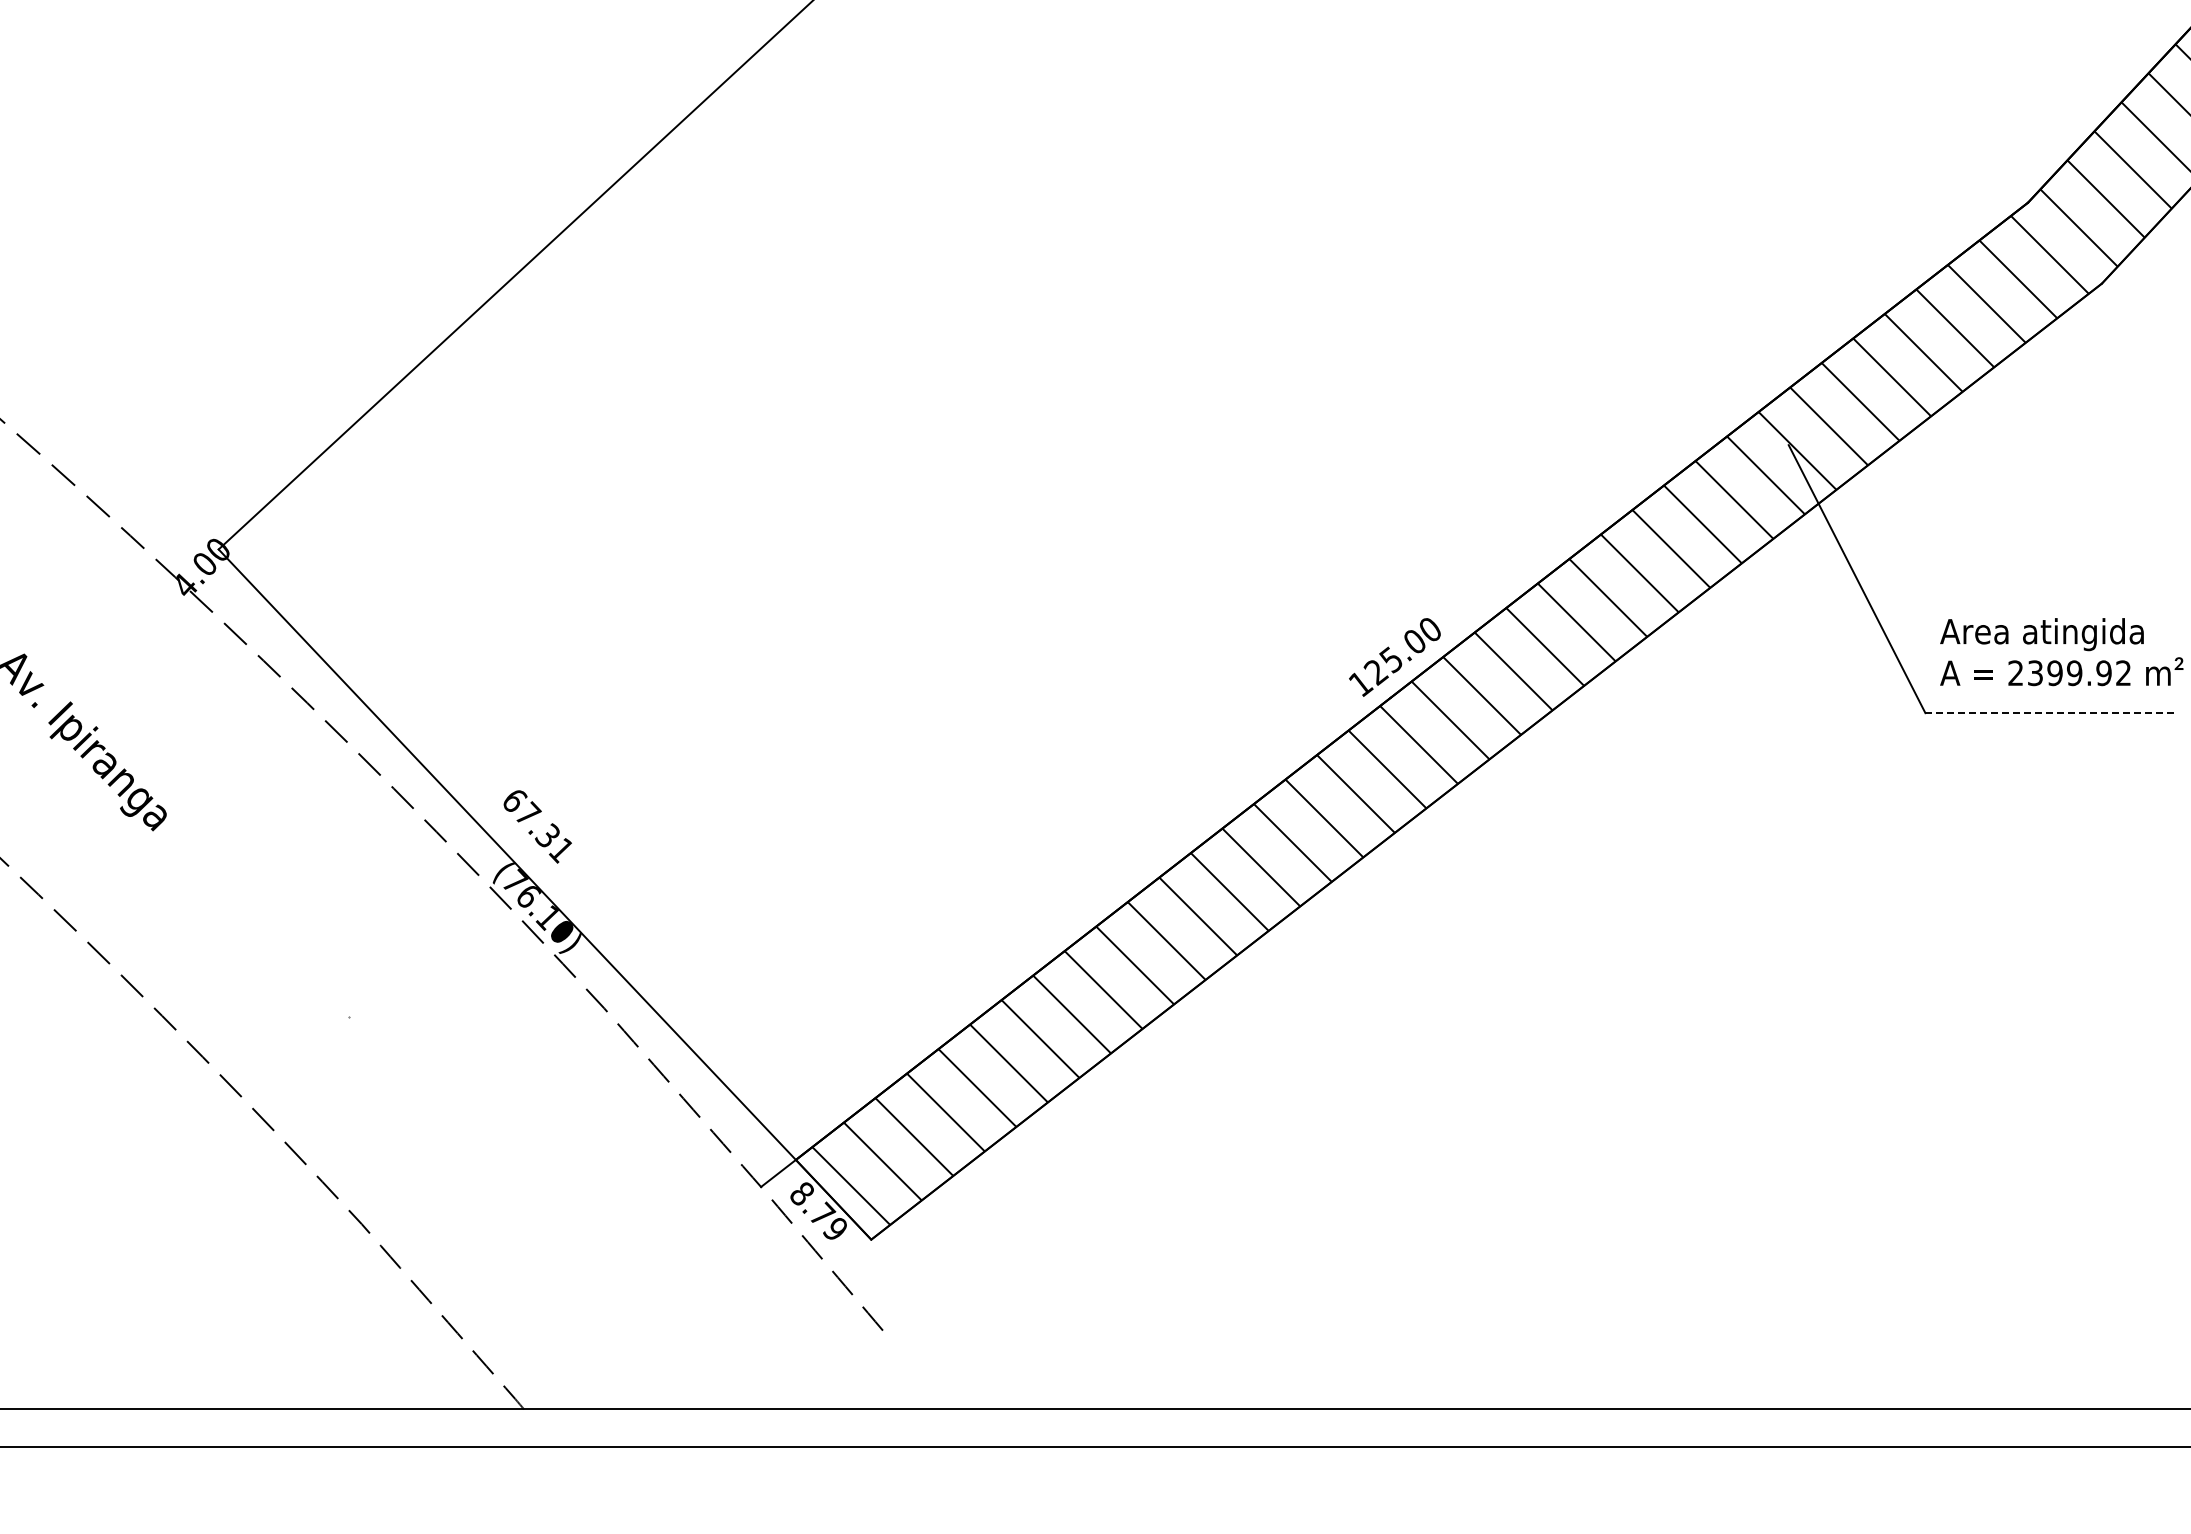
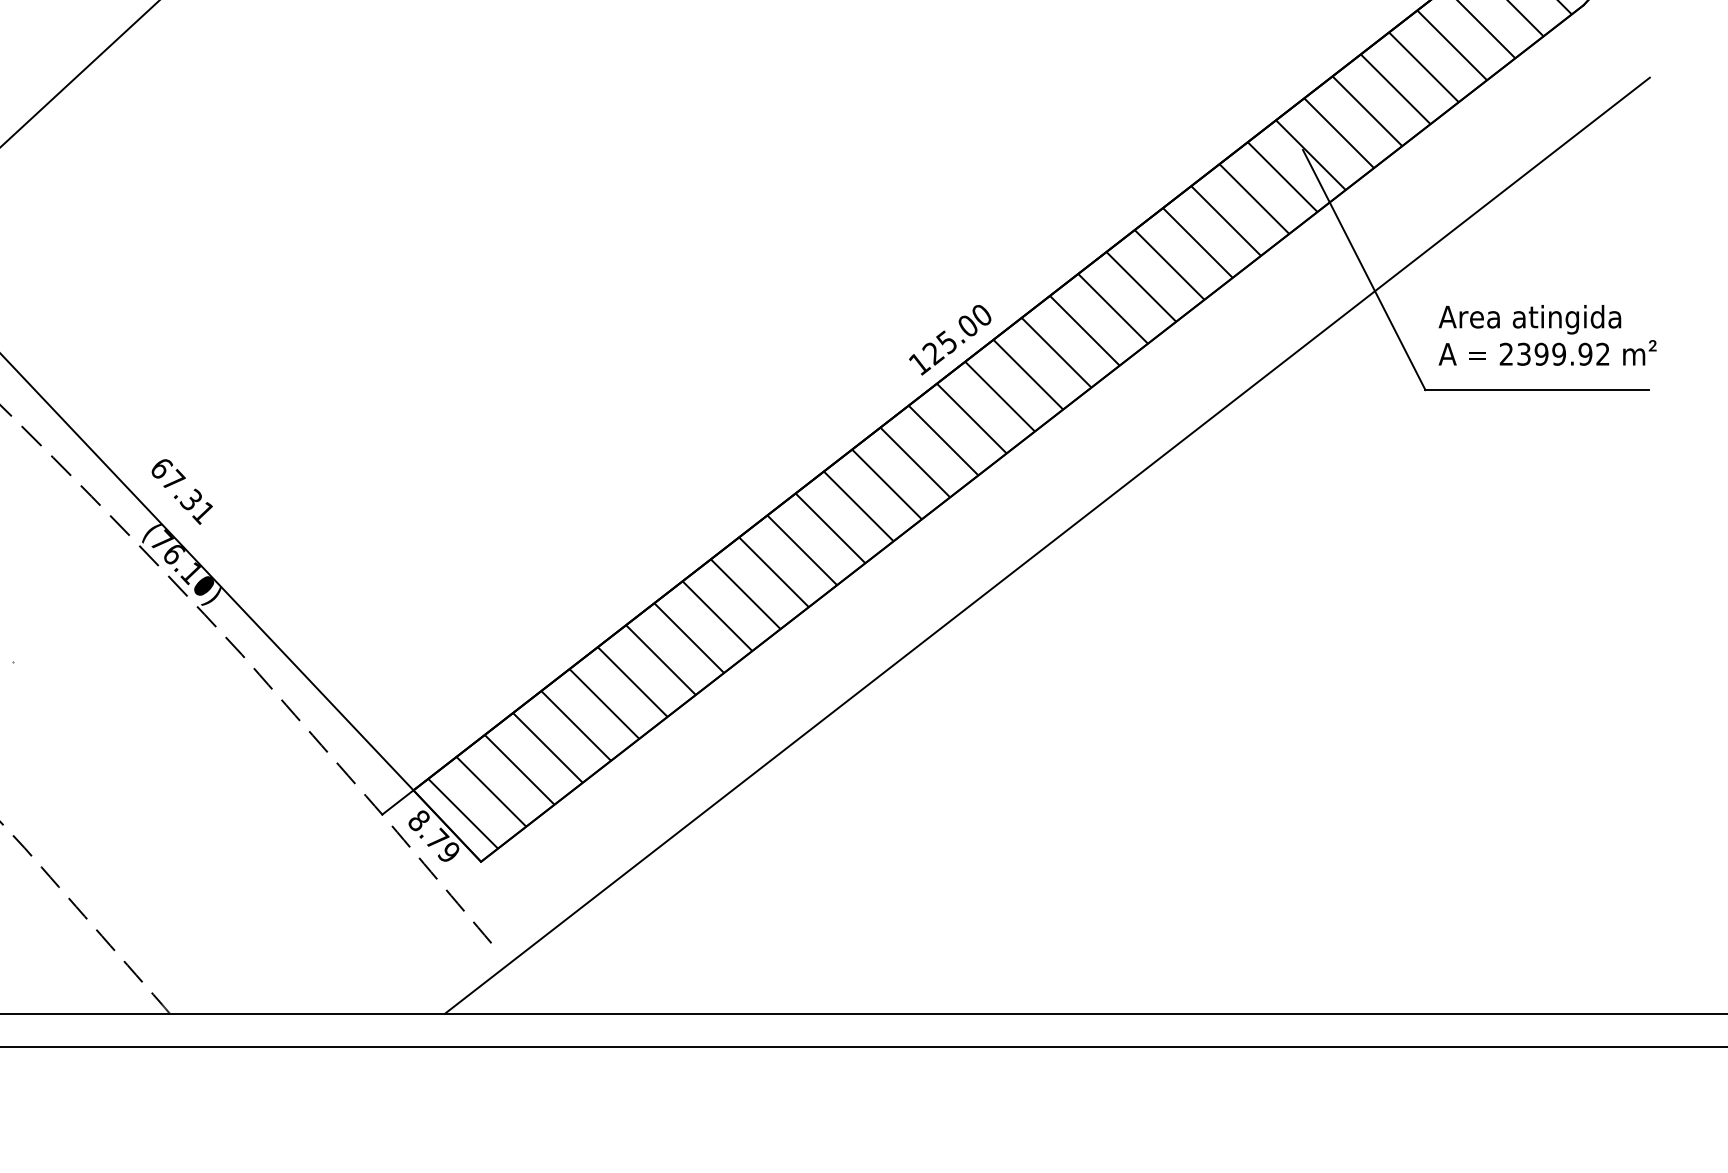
line: (2050, 713) -> (1537, 390), dashed -> solid
line: (1502, 886) -> (1046, 545), added

